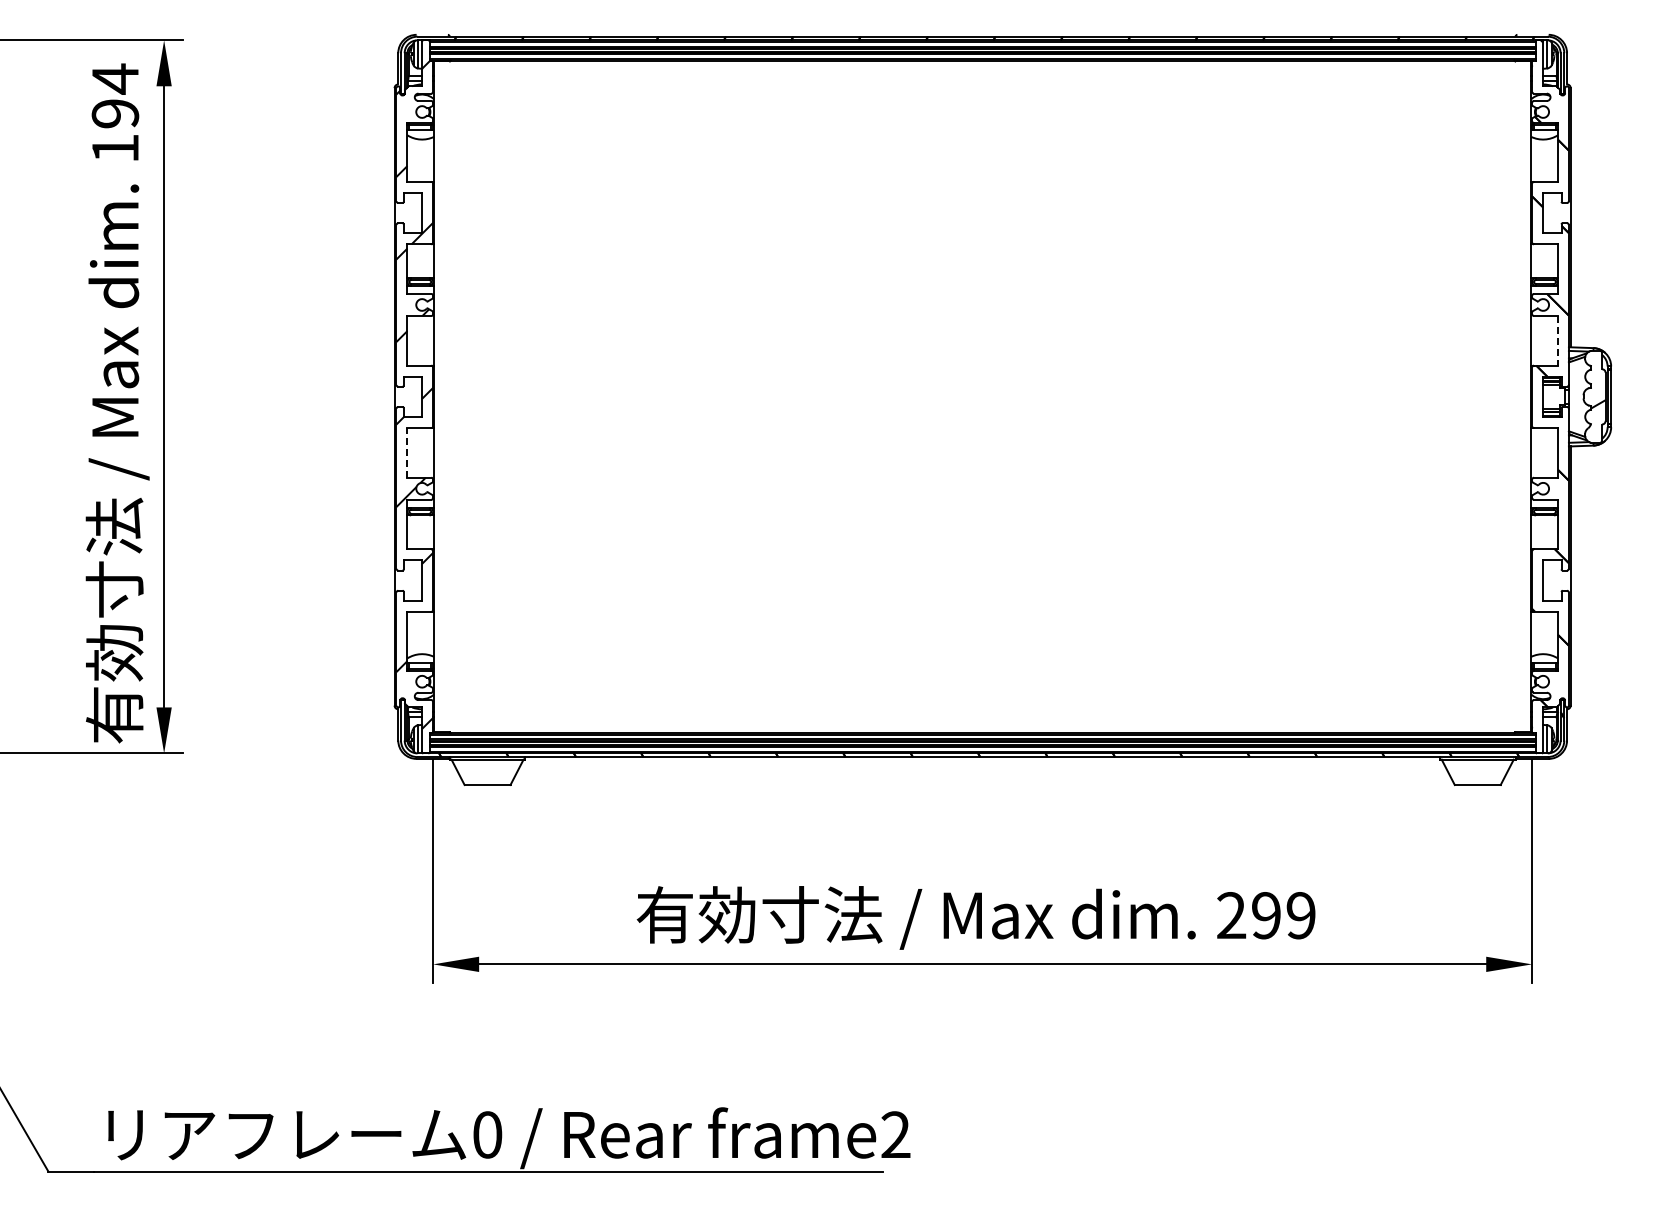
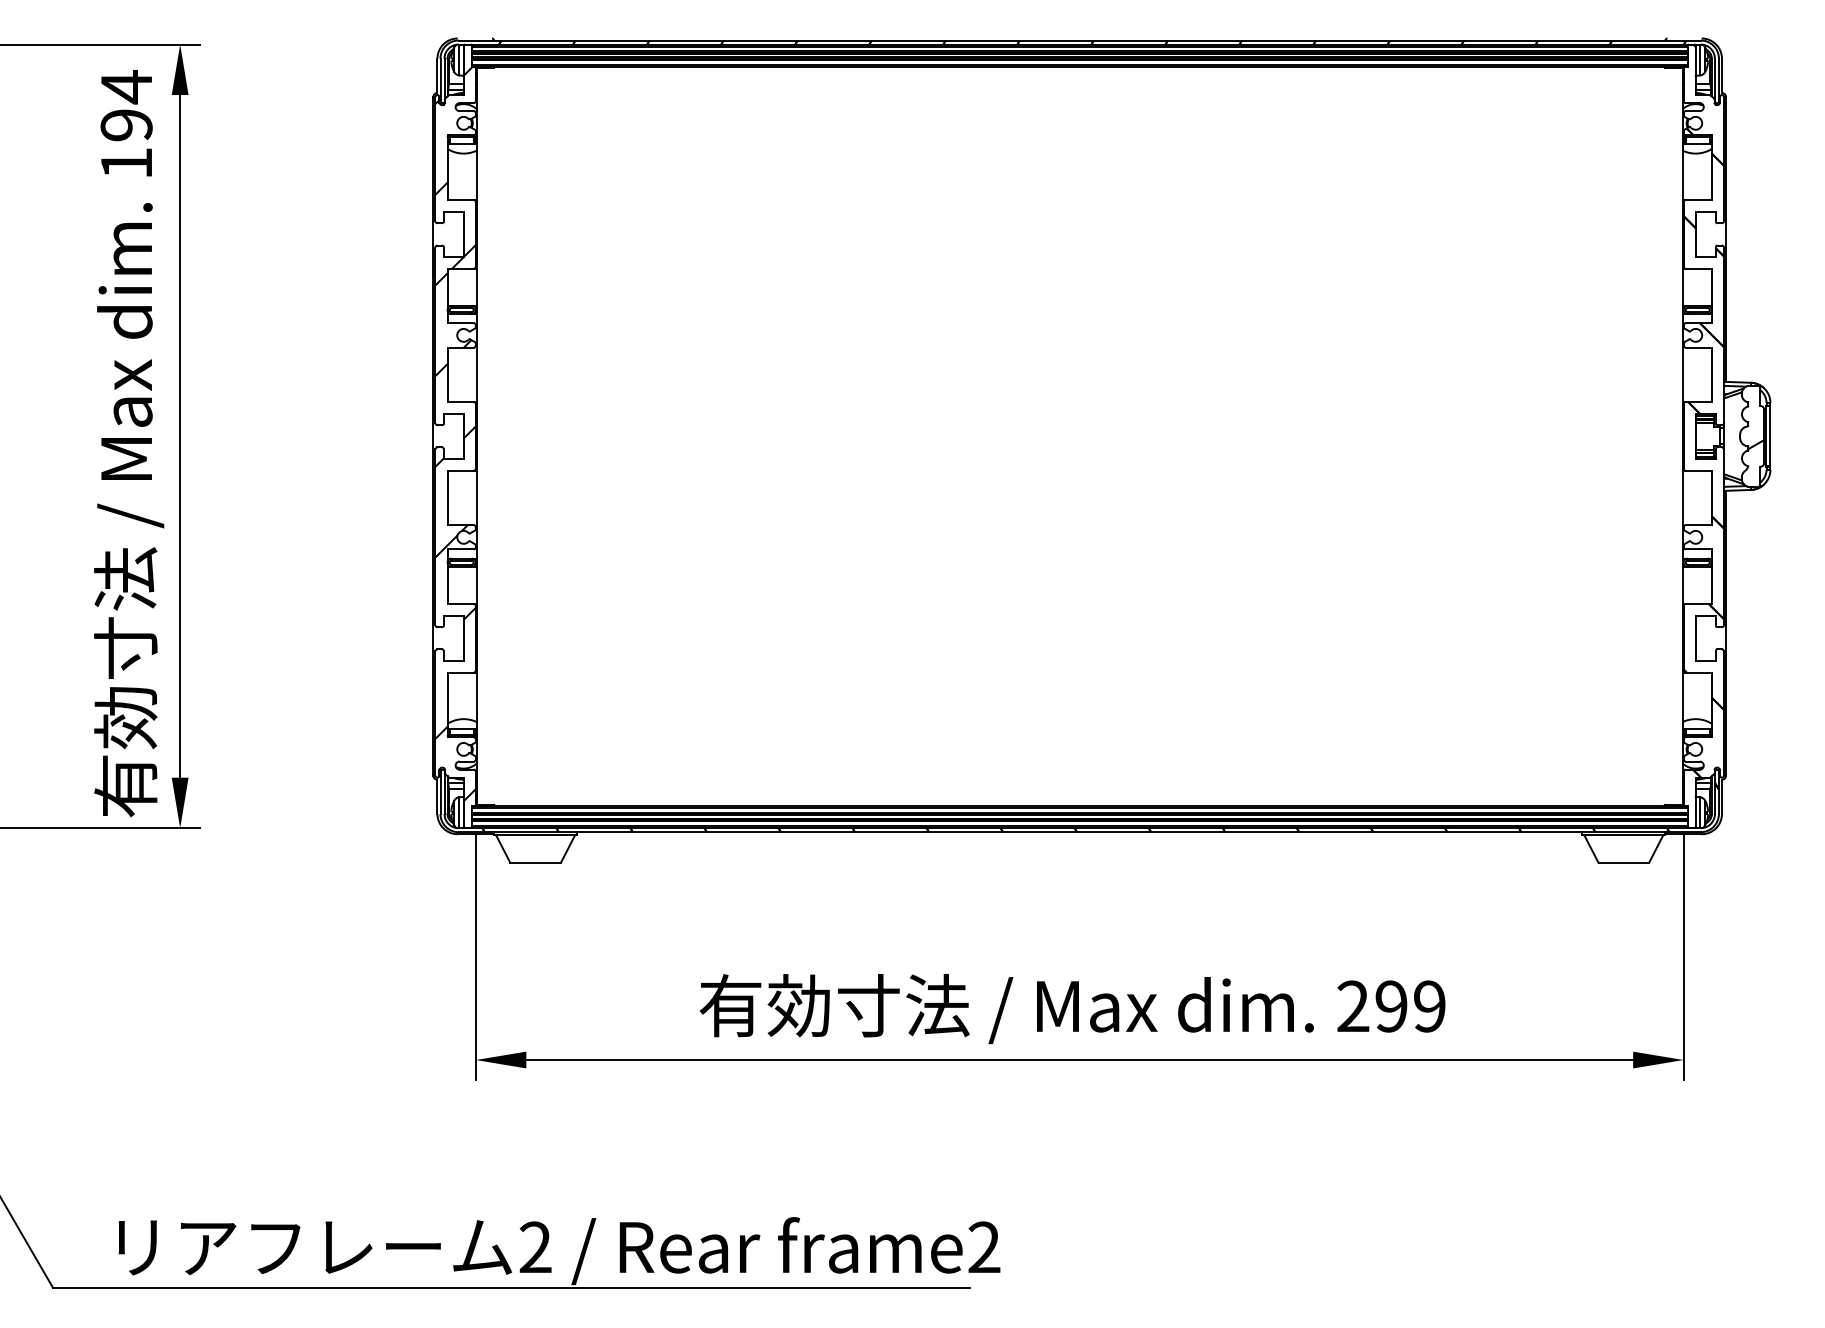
line: (1557, 340) -> (1711, 374), dashed -> solid
line: (407, 452) -> (447, 497), dashed -> solid
text: (487, 1134) -> (535, 1247), 0 -> 2

